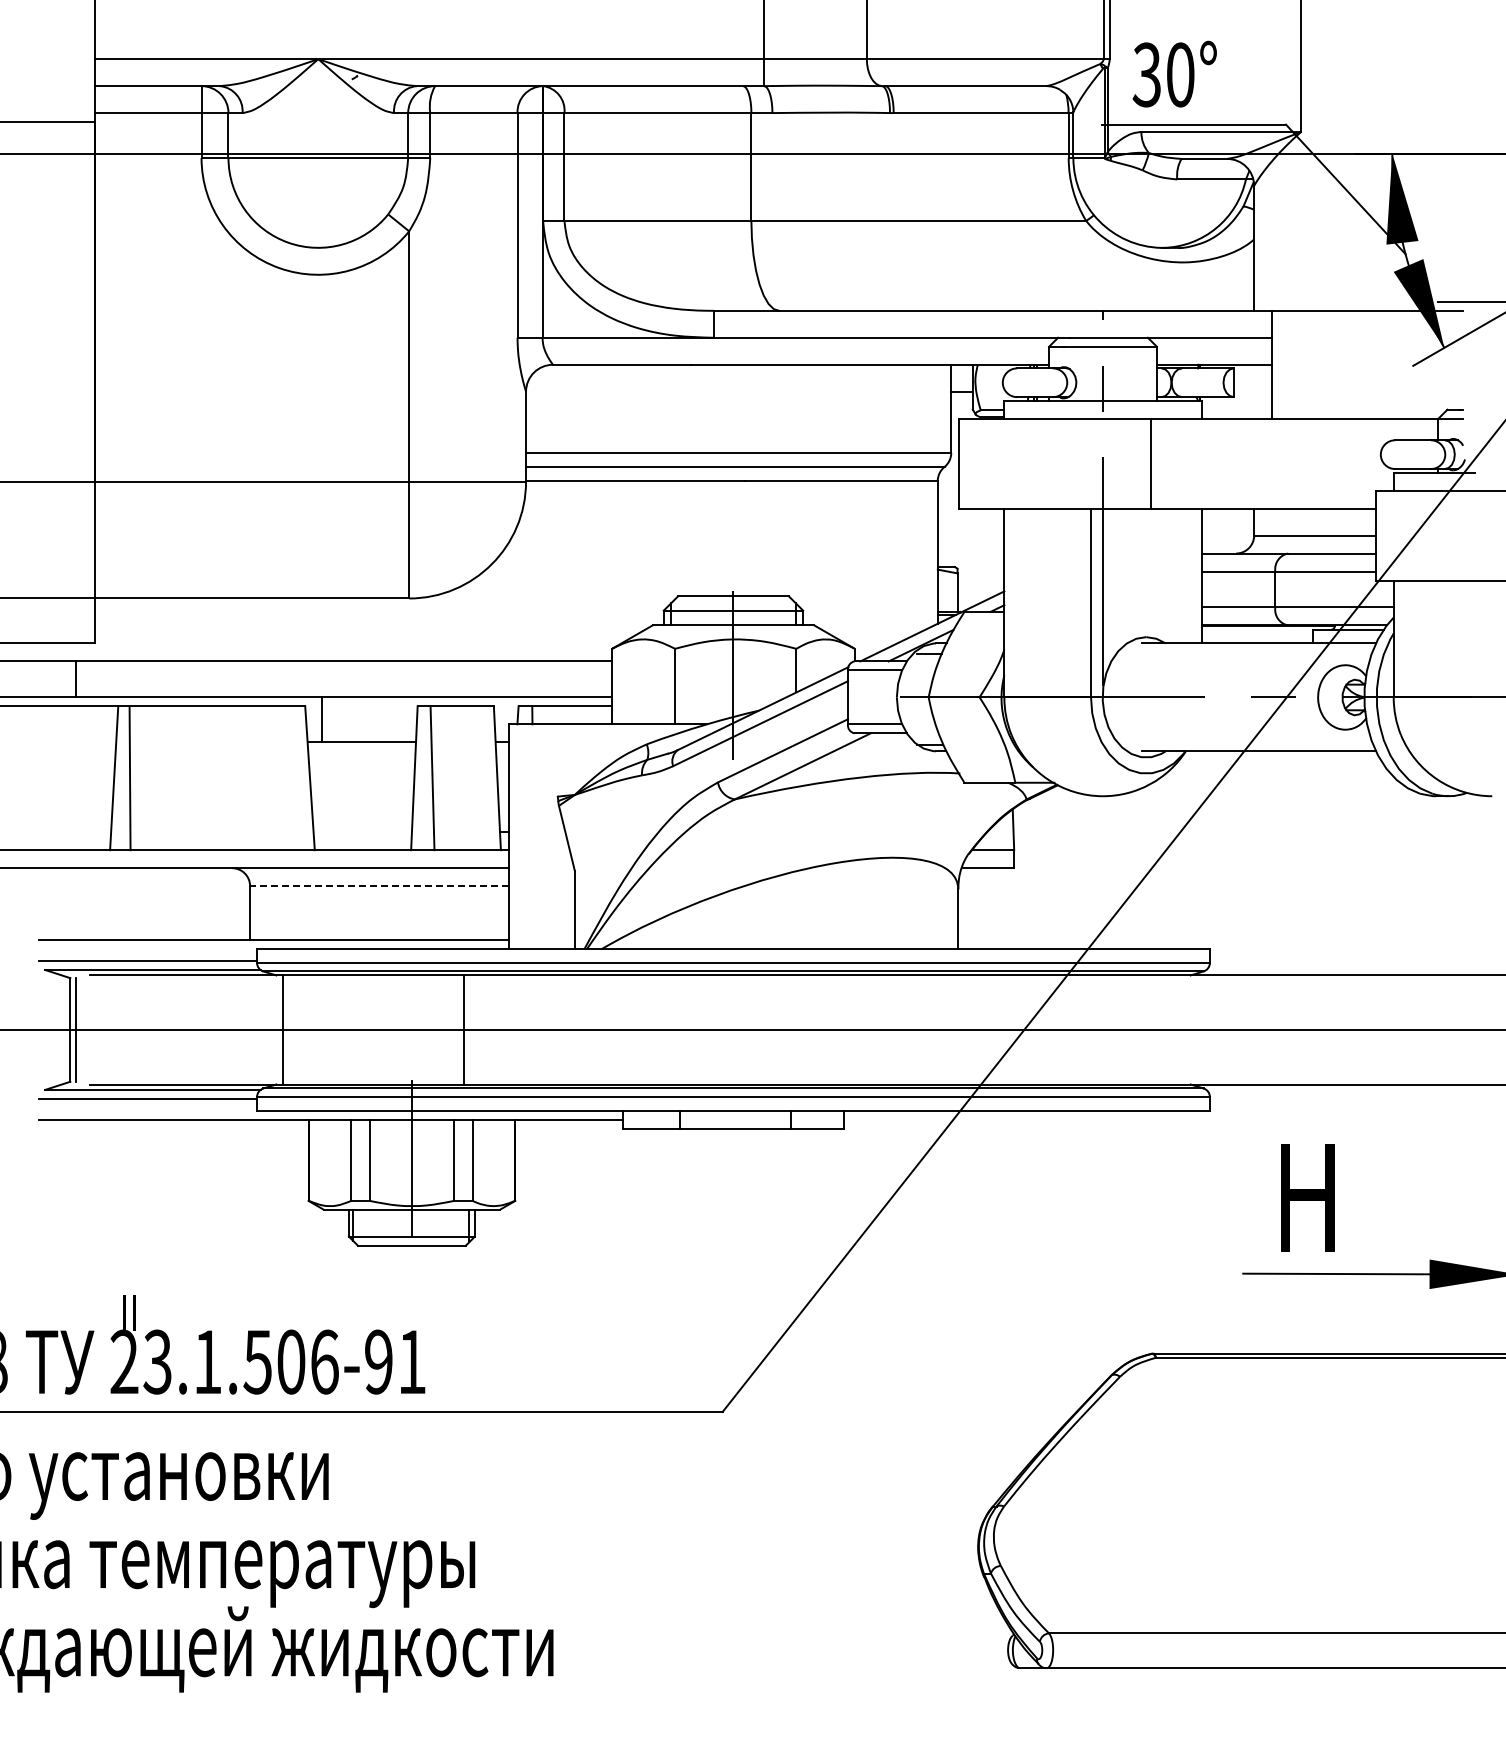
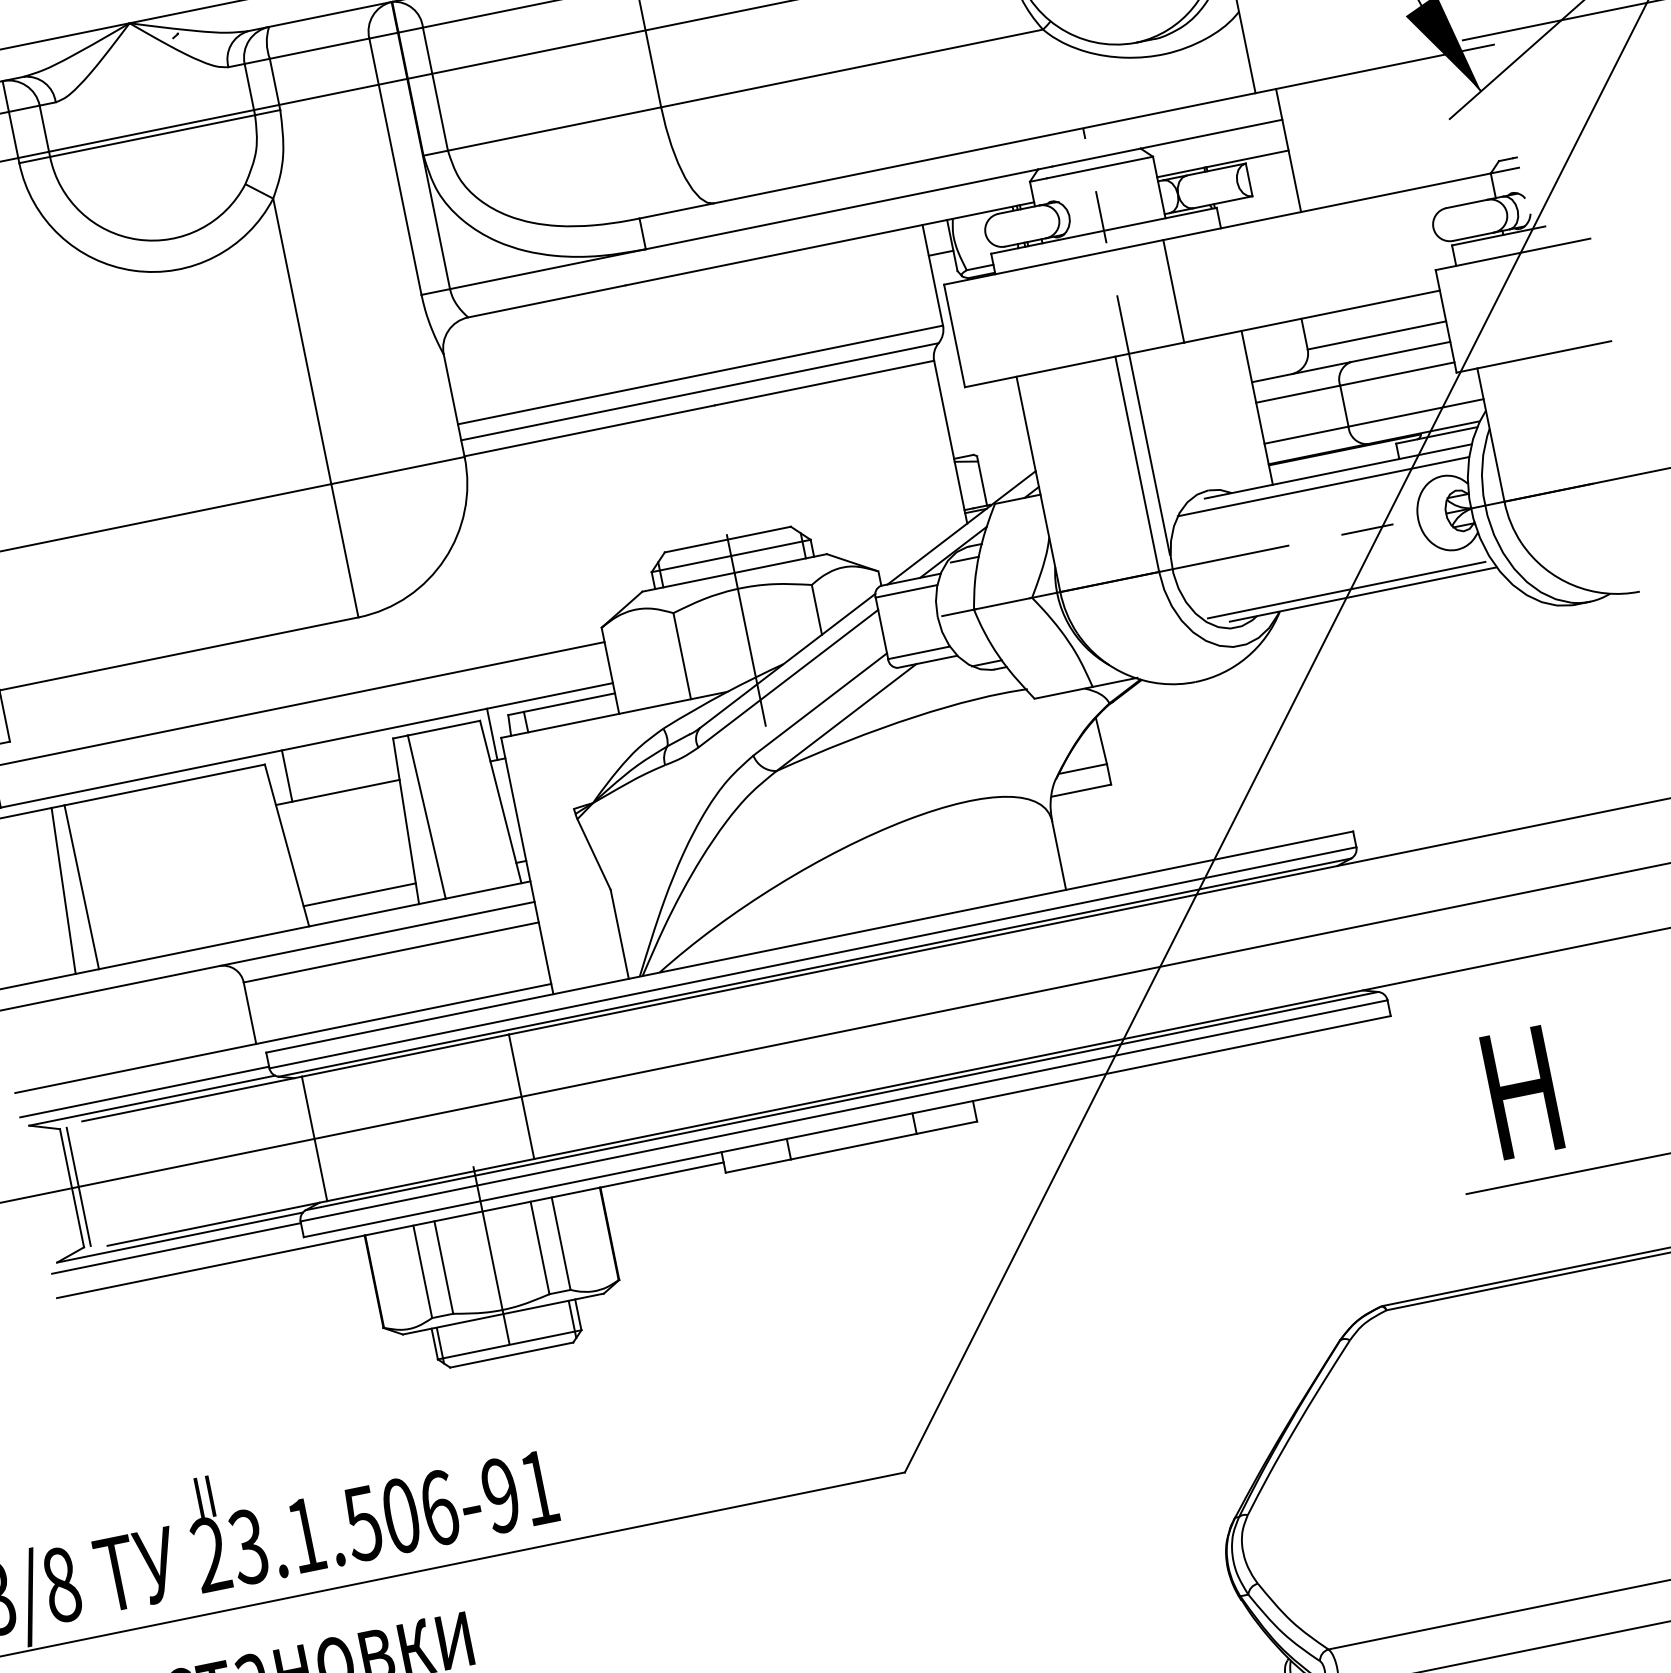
line: (1243, 653) -> (1322, 486), added
line: (501, 719) -> (491, 734), added
line: (1245, 744) -> (1346, 589), added
line: (362, 832) -> (359, 895), added
line: (378, 886) -> (390, 953), dashed -> solid

